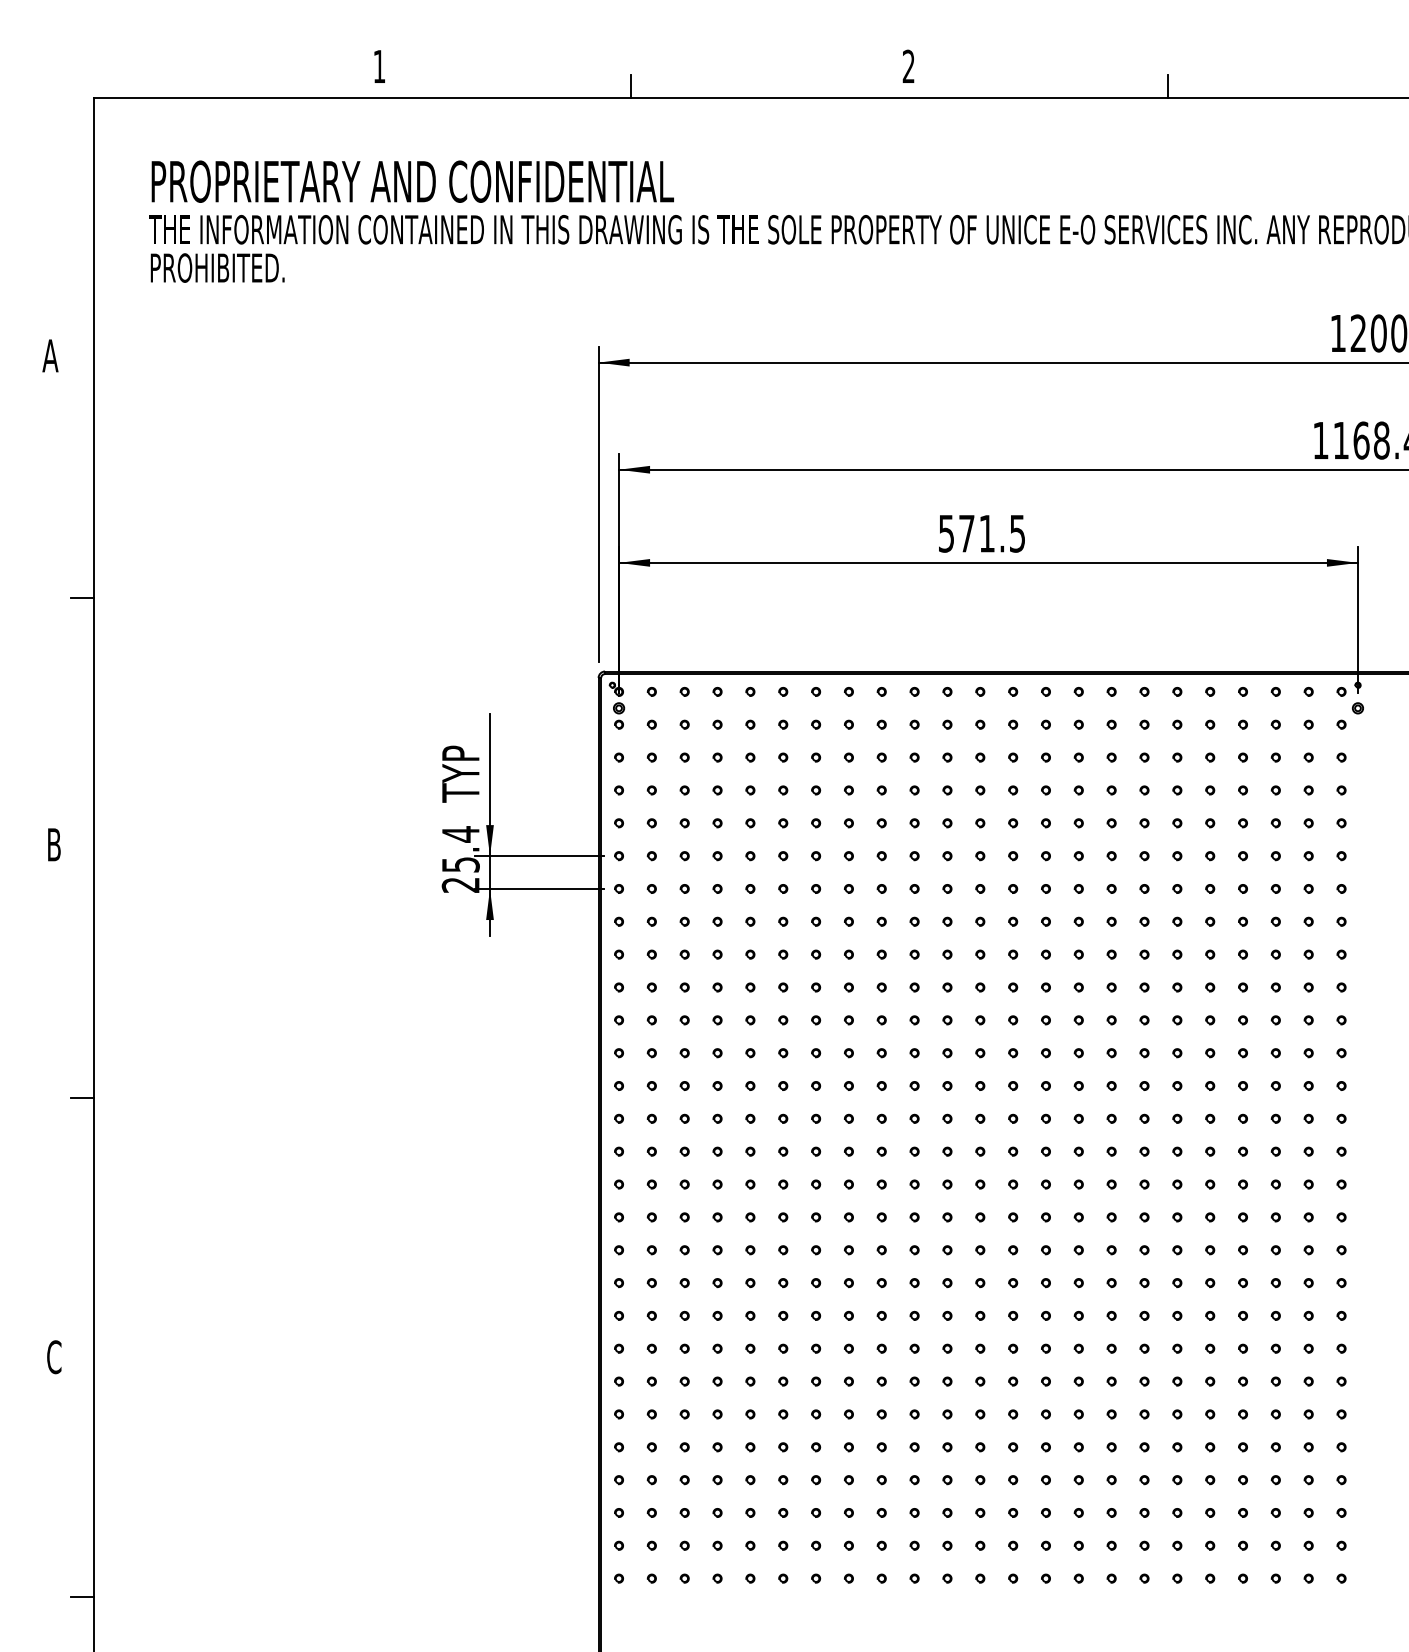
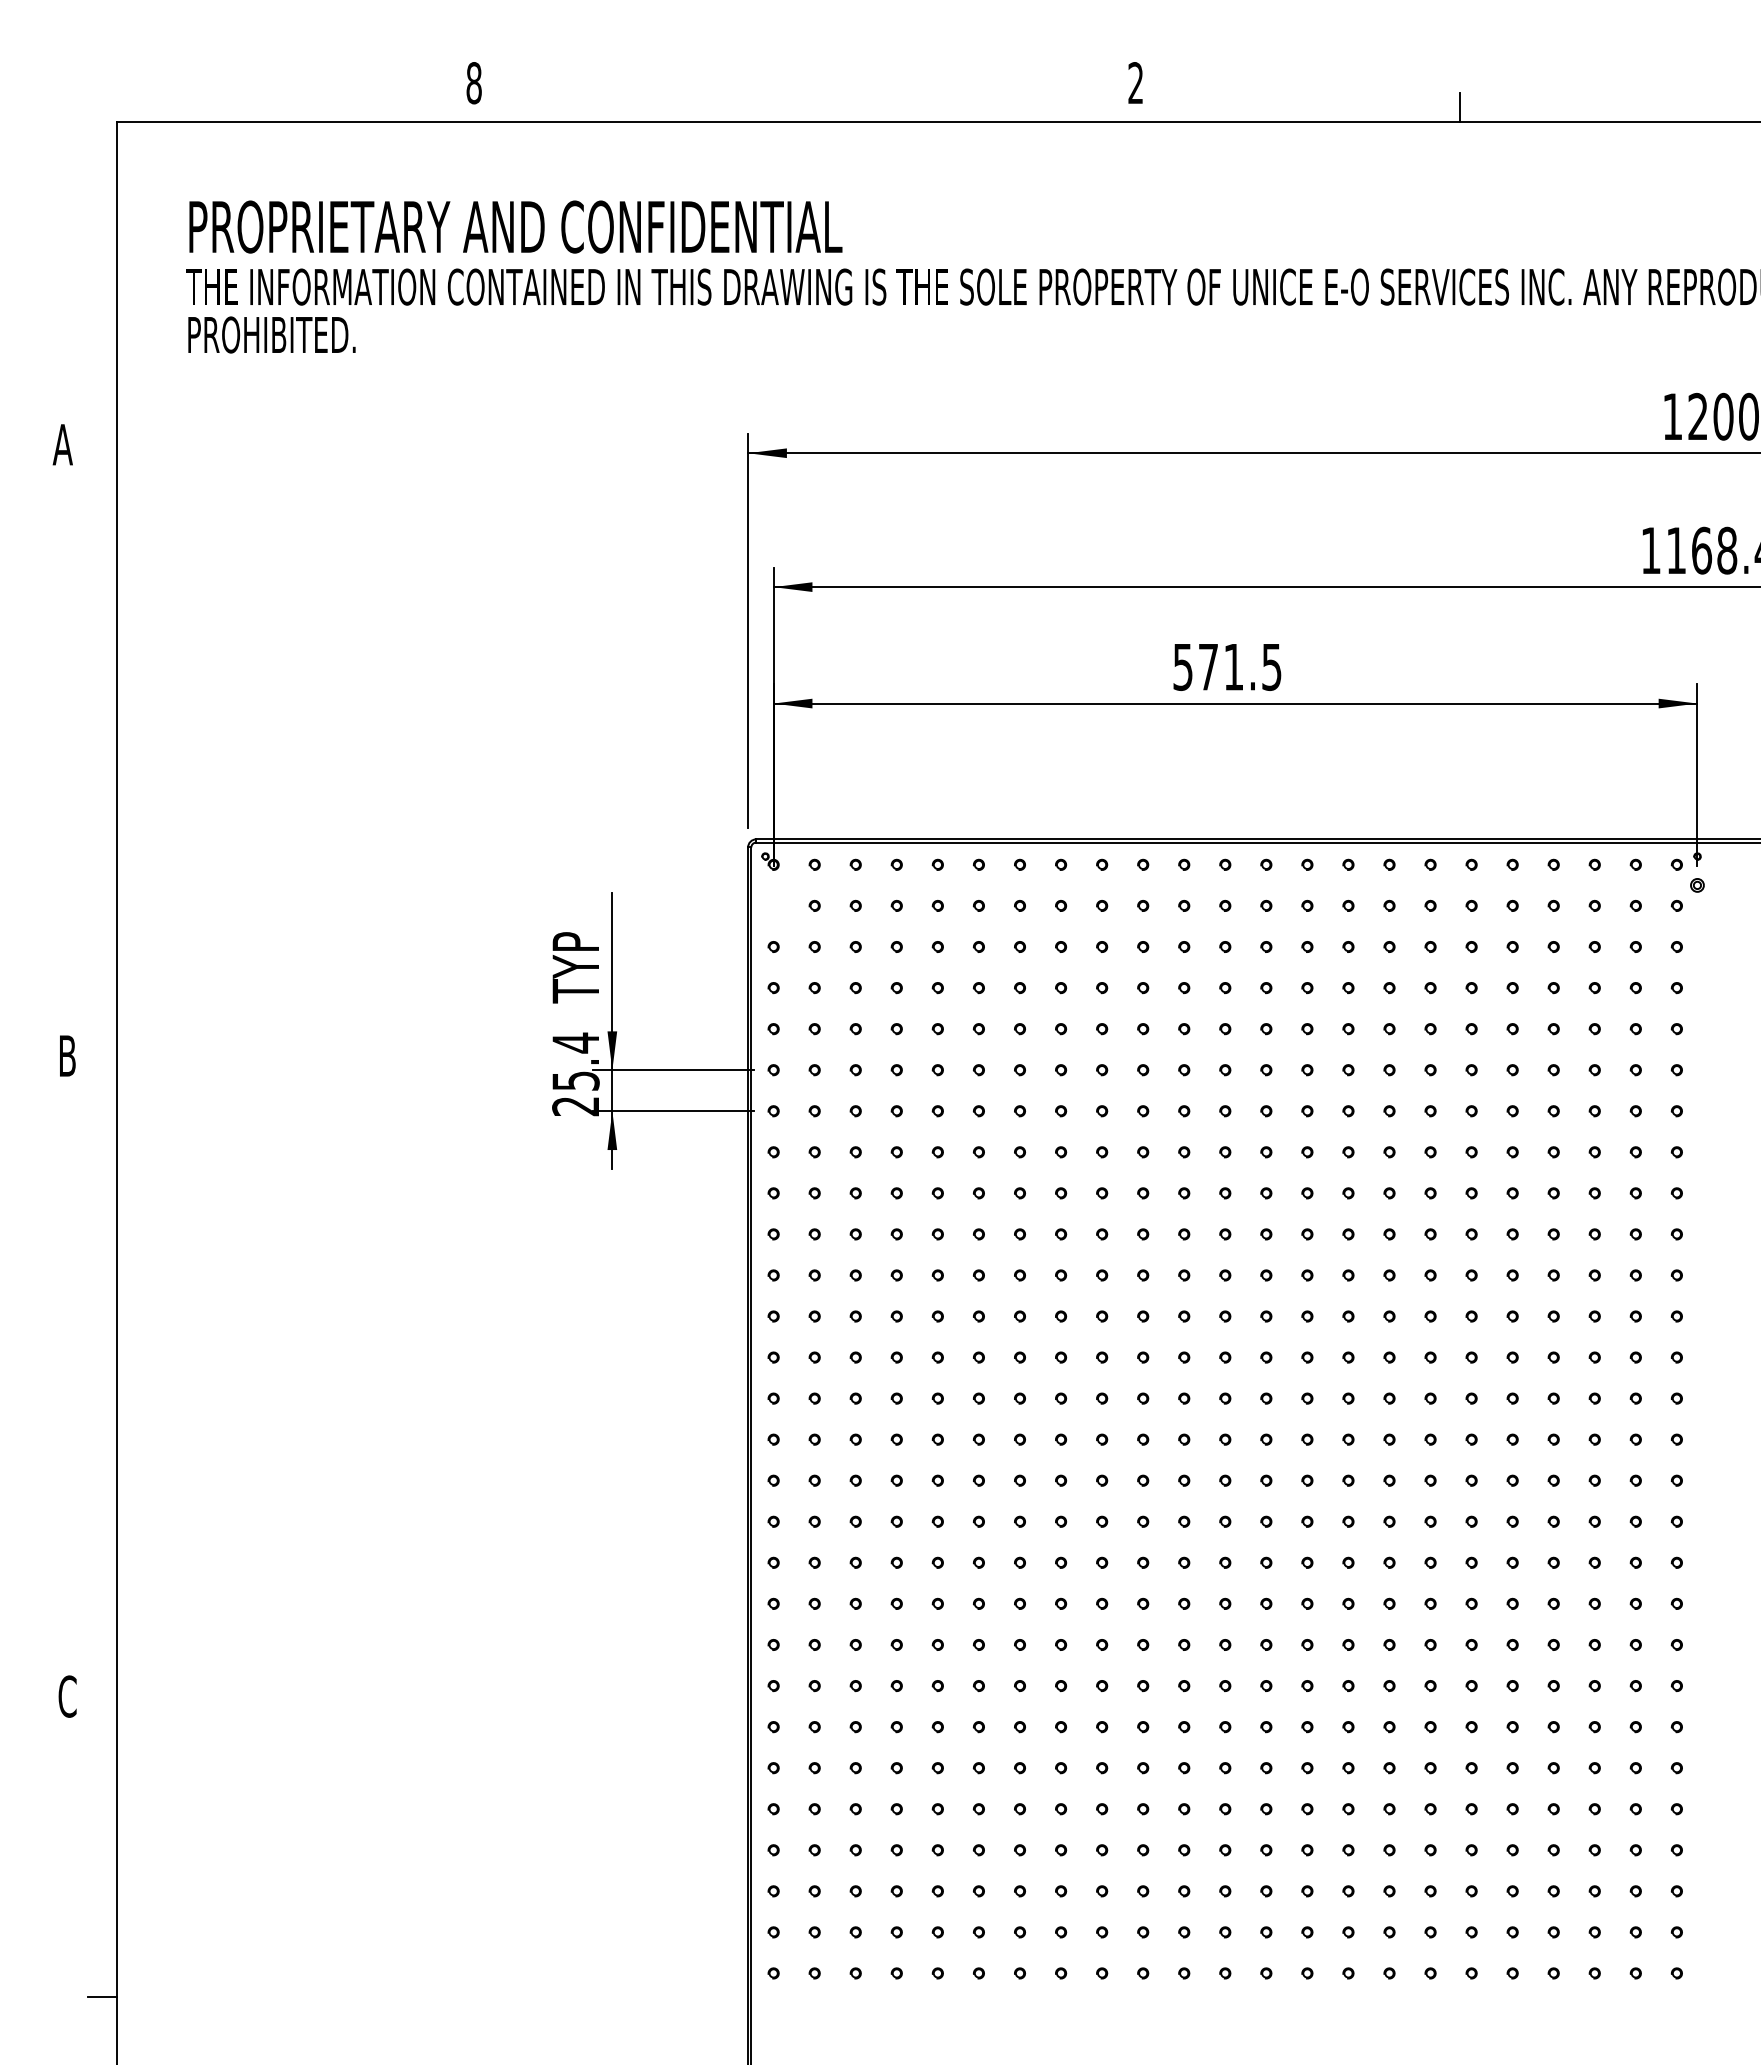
text: (378, 66) -> (473, 83), 1 -> 8
line: (630, 86) -> (788, 107), removed
line: (82, 598) -> (102, 747), removed
part: (618, 715) -> (773, 894), removed
line: (82, 1097) -> (102, 1371), removed

